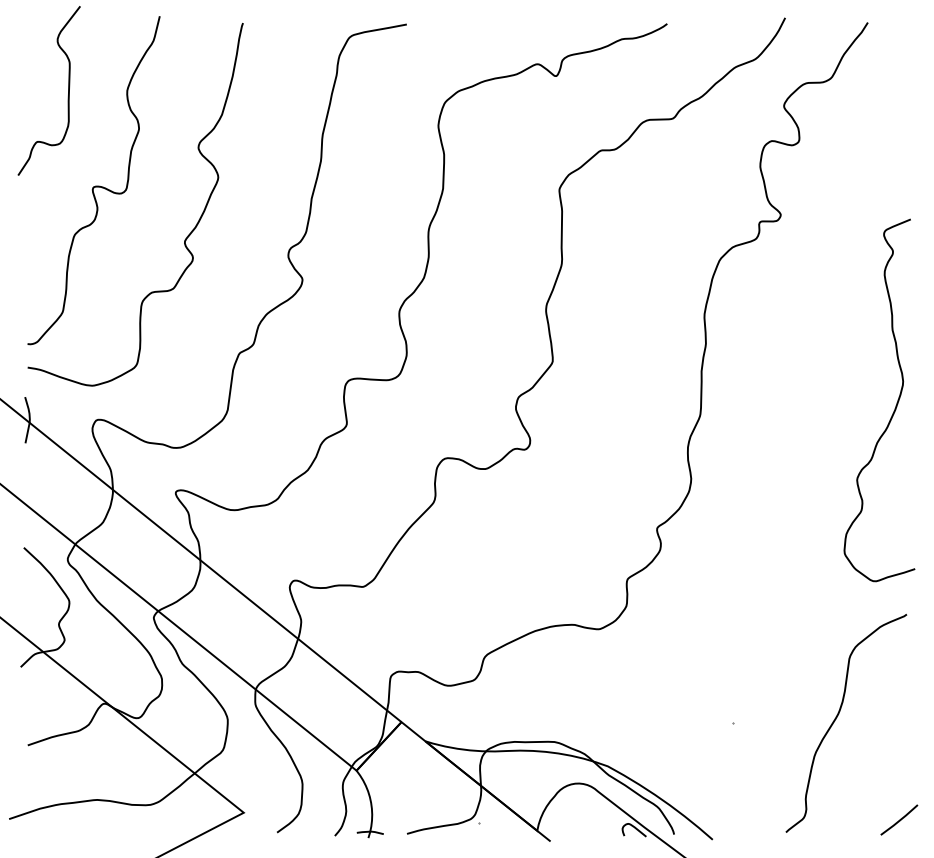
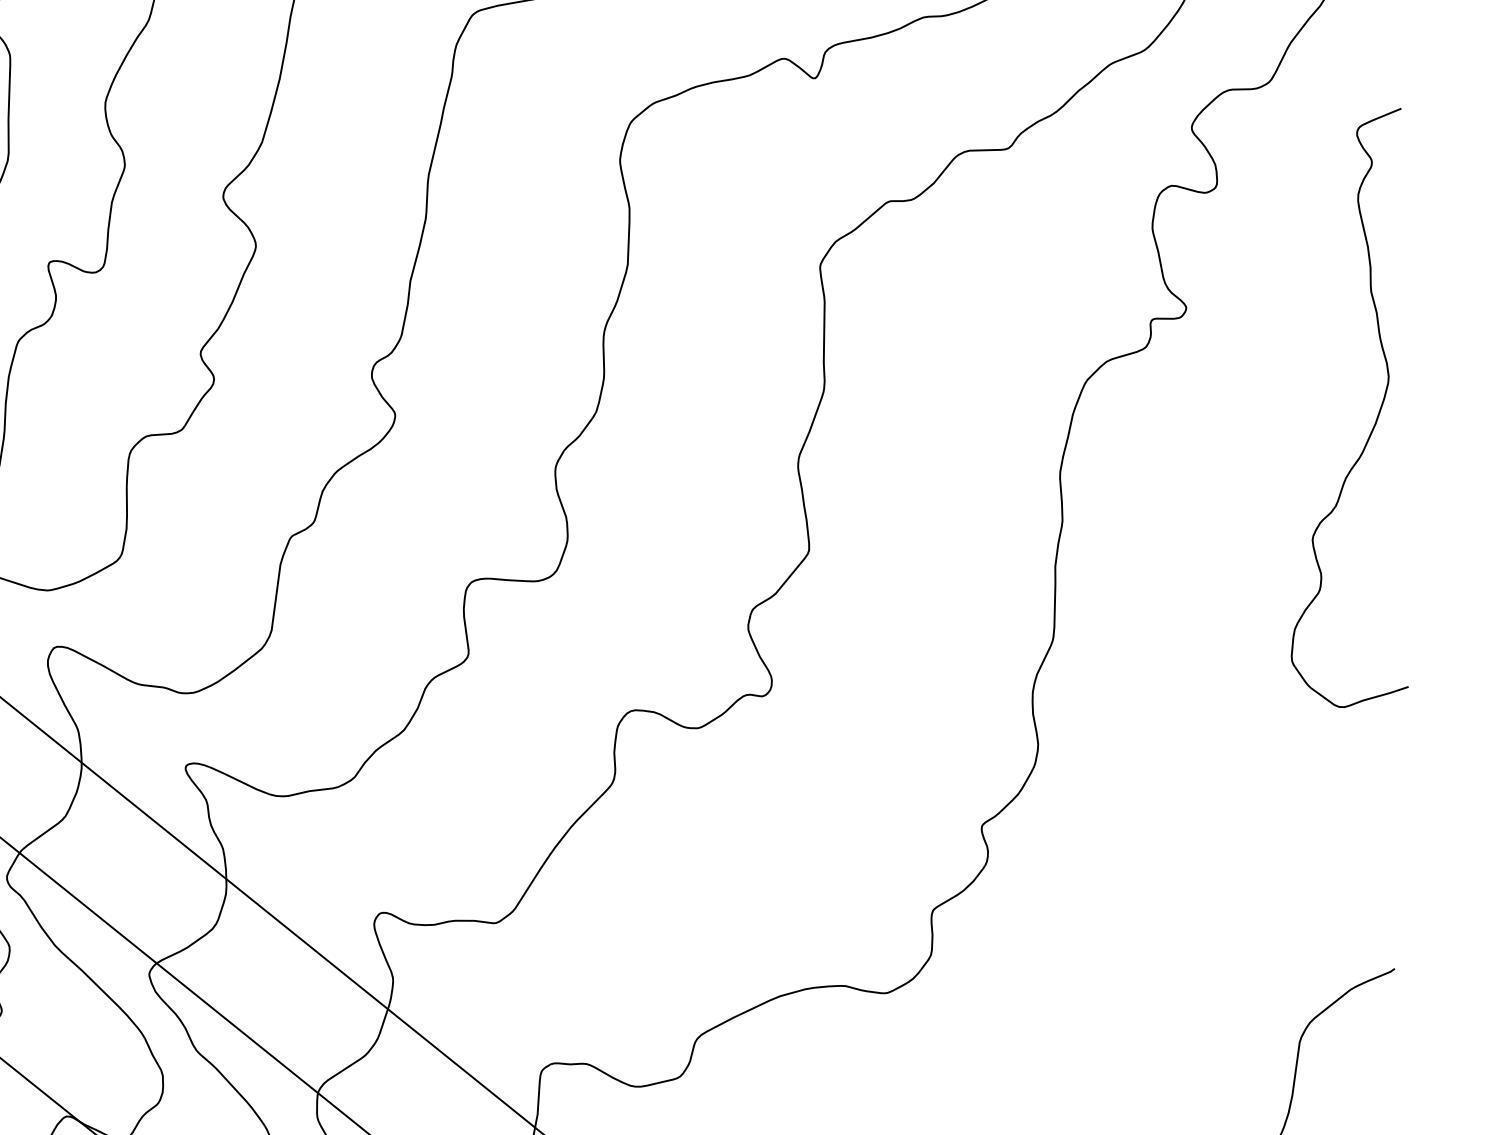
curve: (895, 405) -> (1376, 416), moved

